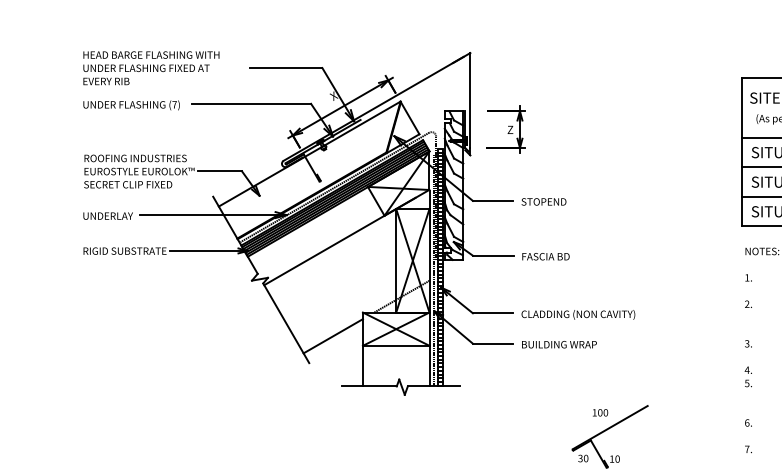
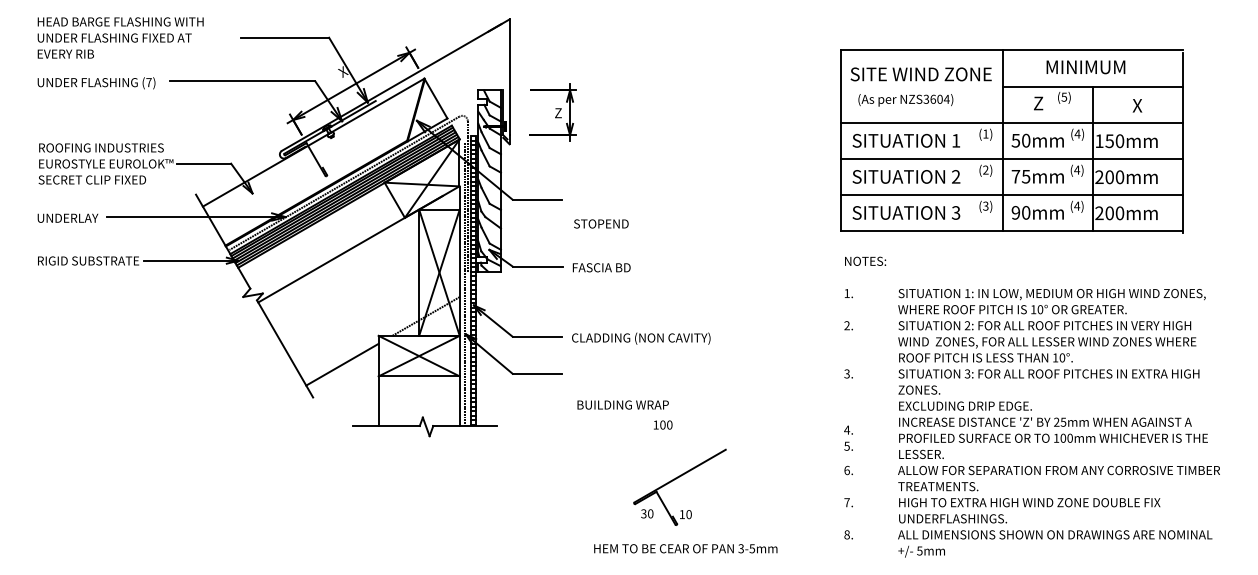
text: (544, 201) -> (601, 223), moved
text: (558, 344) -> (622, 404), moved
text: (748, 376) -> (848, 437), moved
text: (600, 412) -> (663, 424), moved

